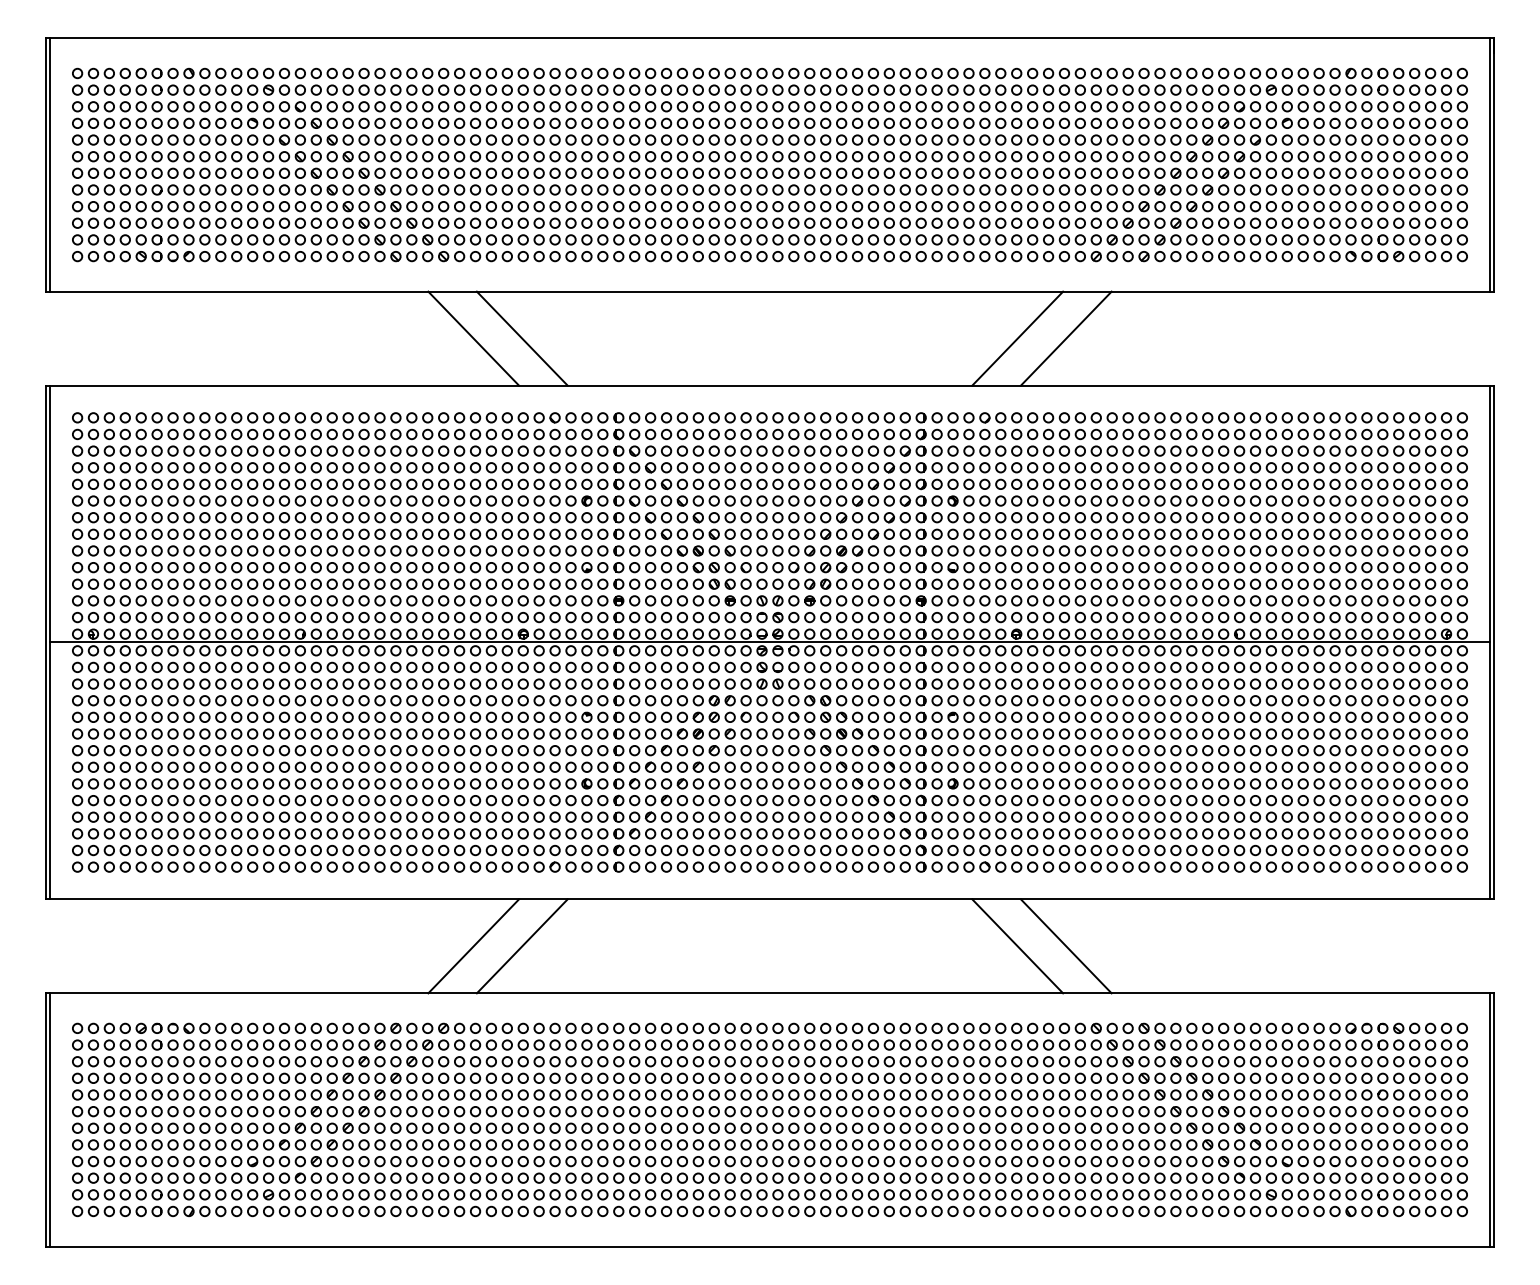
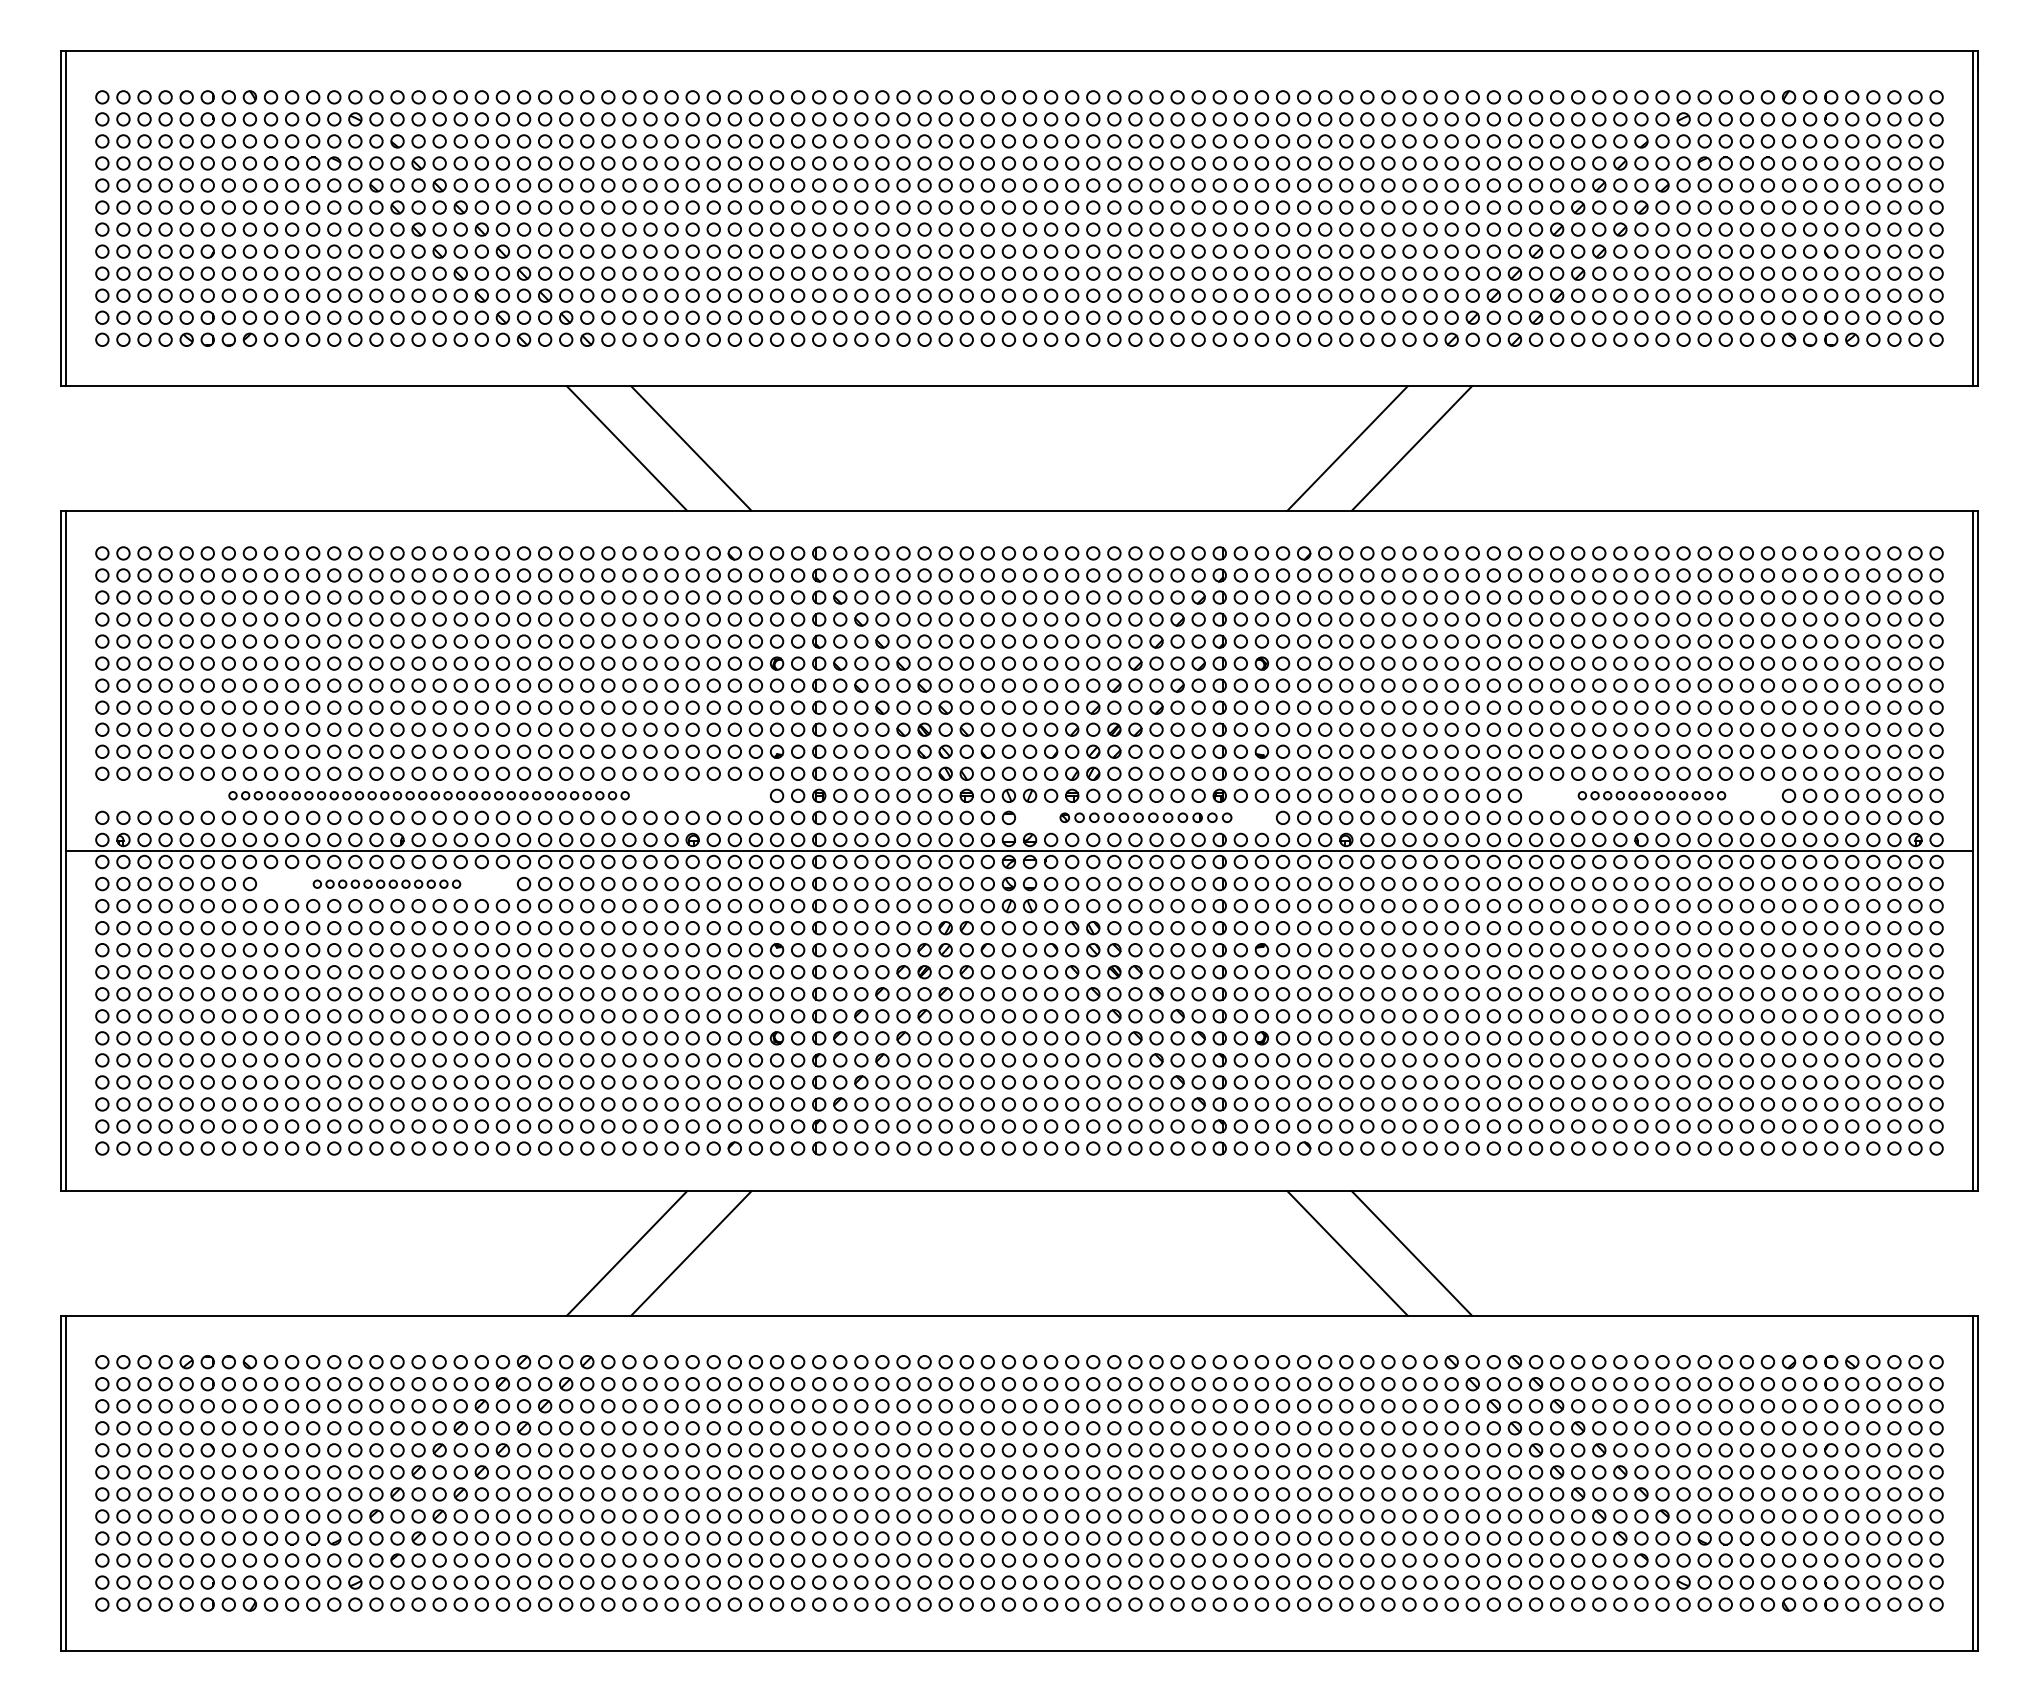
part: (323, 600) -> (428, 795), size x0.6
part: (1247, 600) -> (1651, 795), size x0.6
part: (865, 617) -> (1145, 817), size x0.7
part: (292, 667) -> (386, 884), size x0.6

